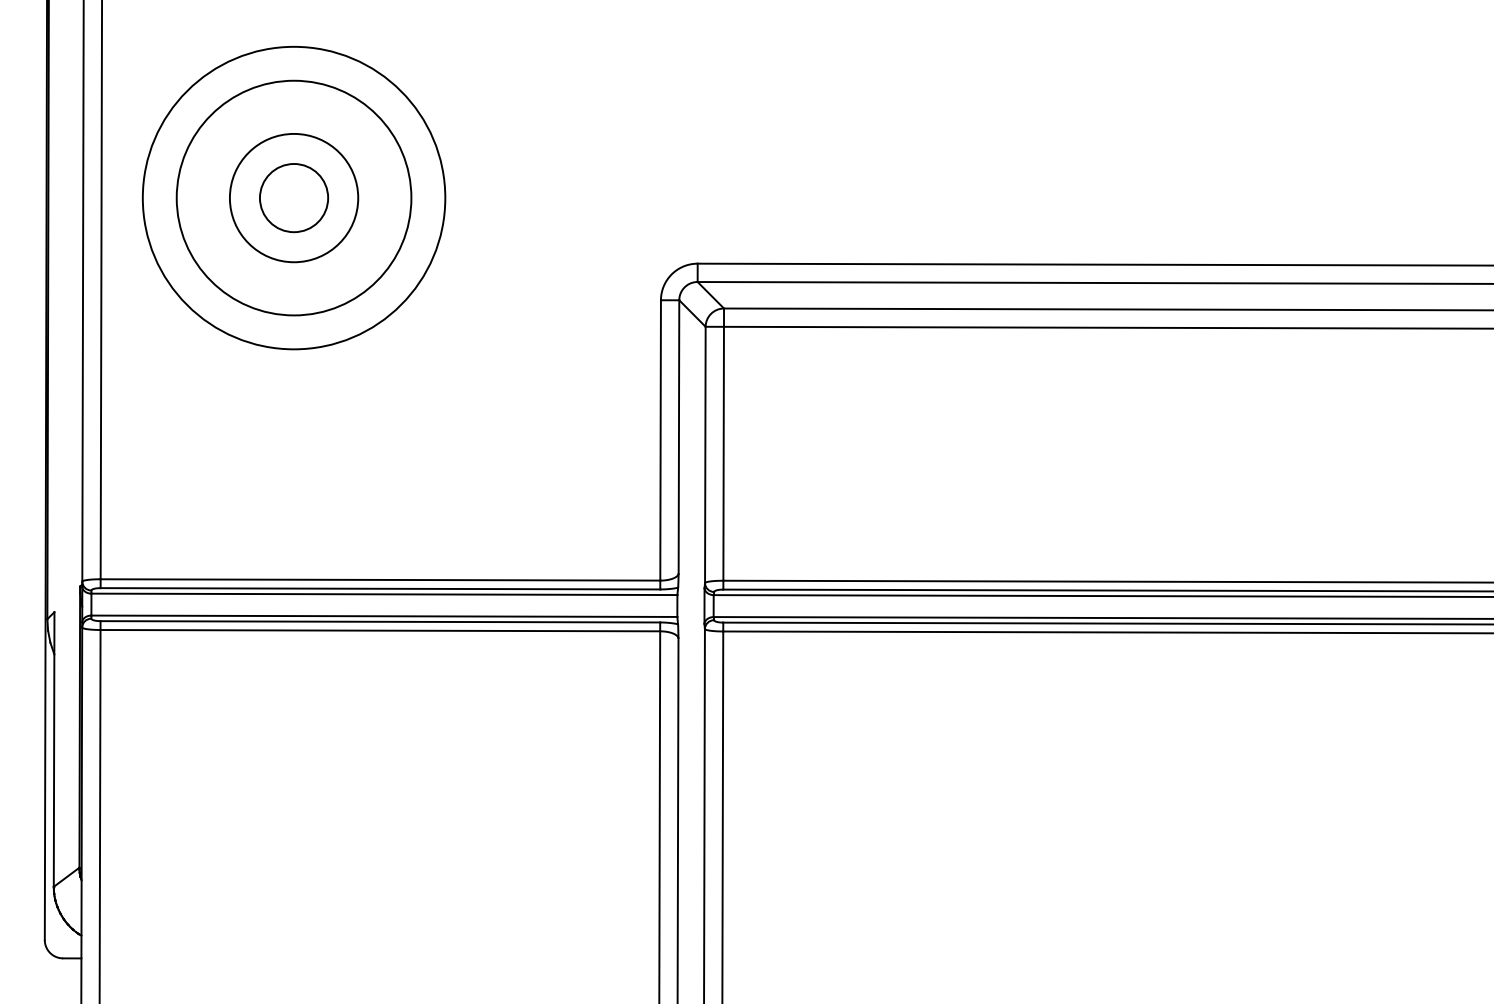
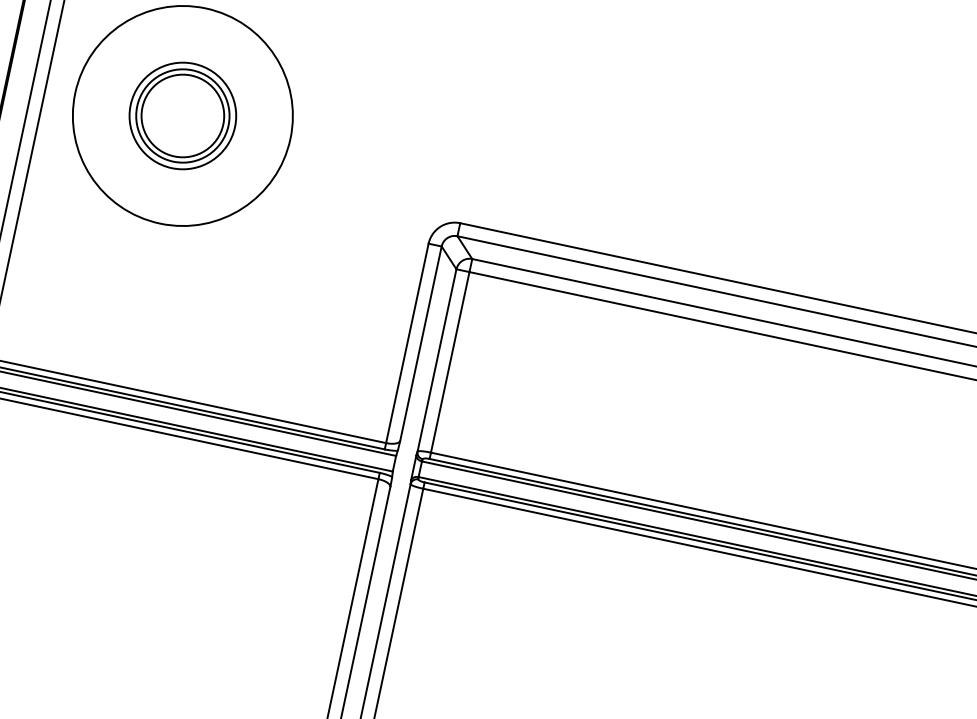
circle: (293, 197) -> (182, 115), size x0.62
circle: (293, 197) -> (182, 115), size x1.67

